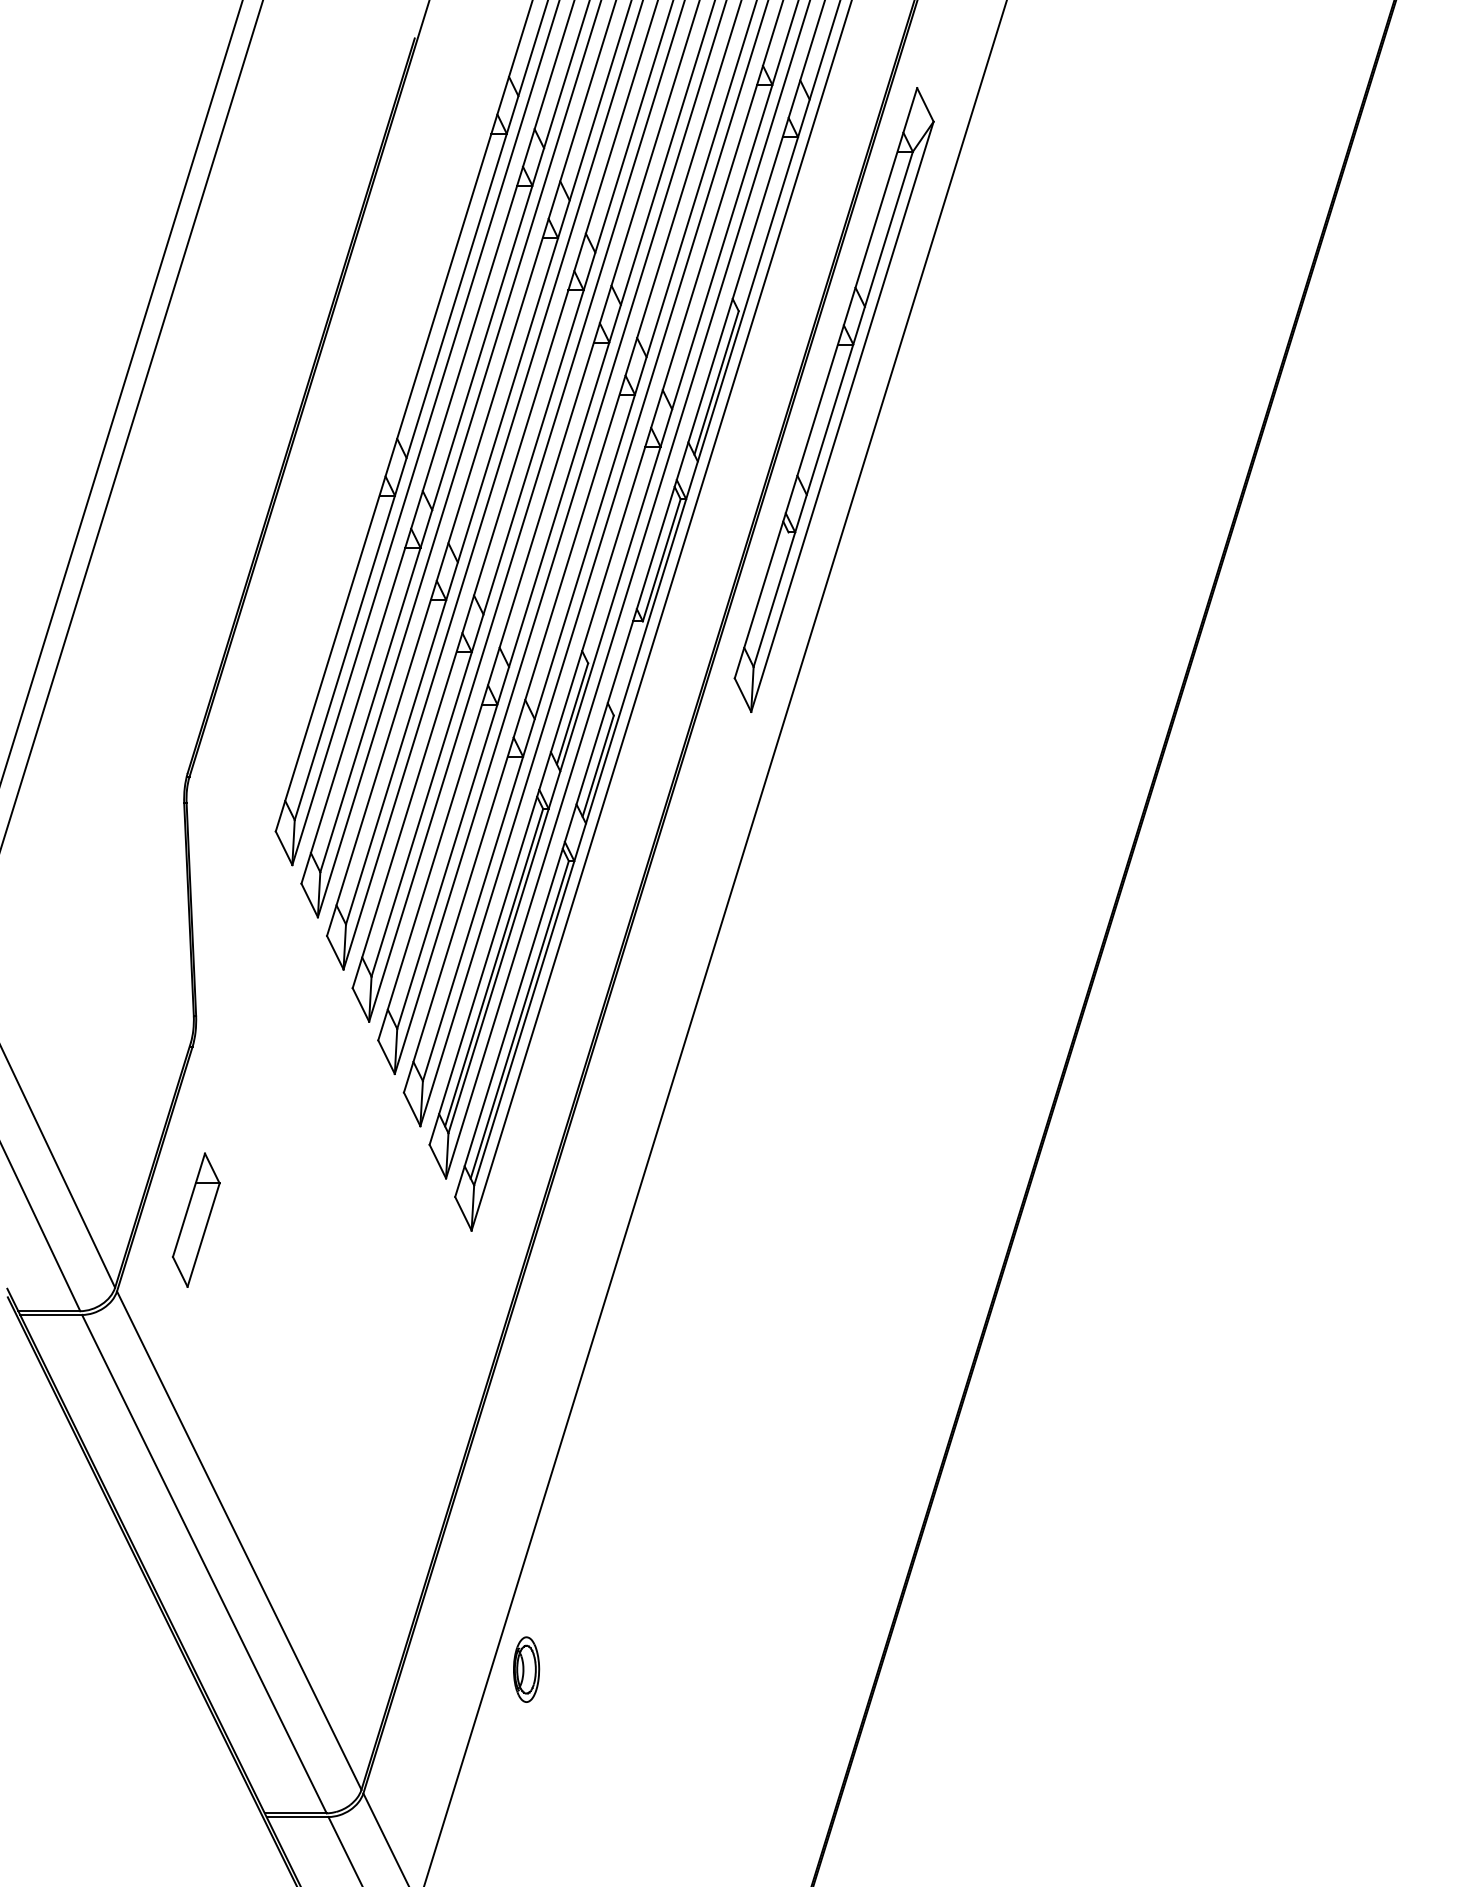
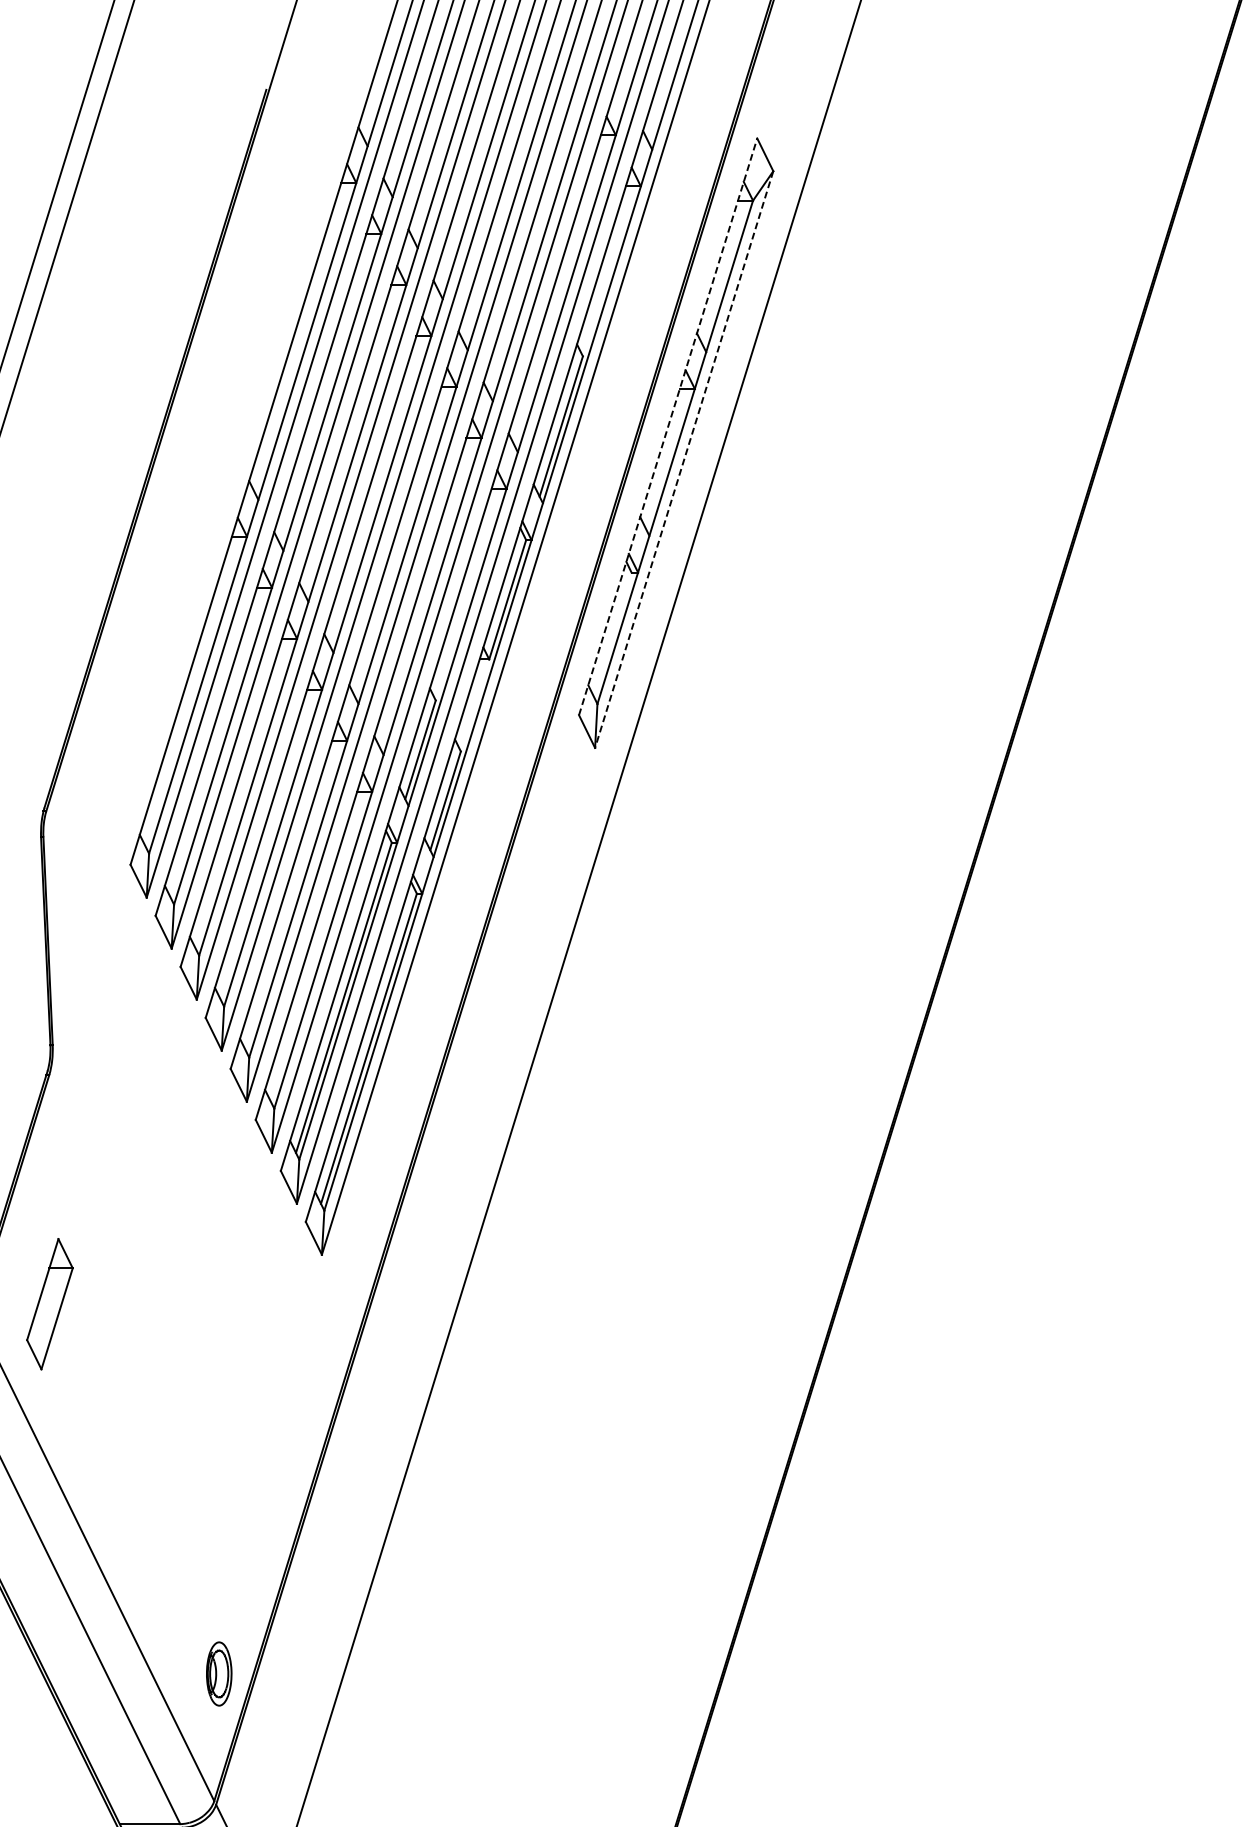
line: (825, 383) -> (667, 427), solid -> dashed
line: (842, 416) -> (684, 459), solid -> dashed
part: (195, 1219) -> (49, 1303), moved
part: (526, 1669) -> (219, 1673), moved

